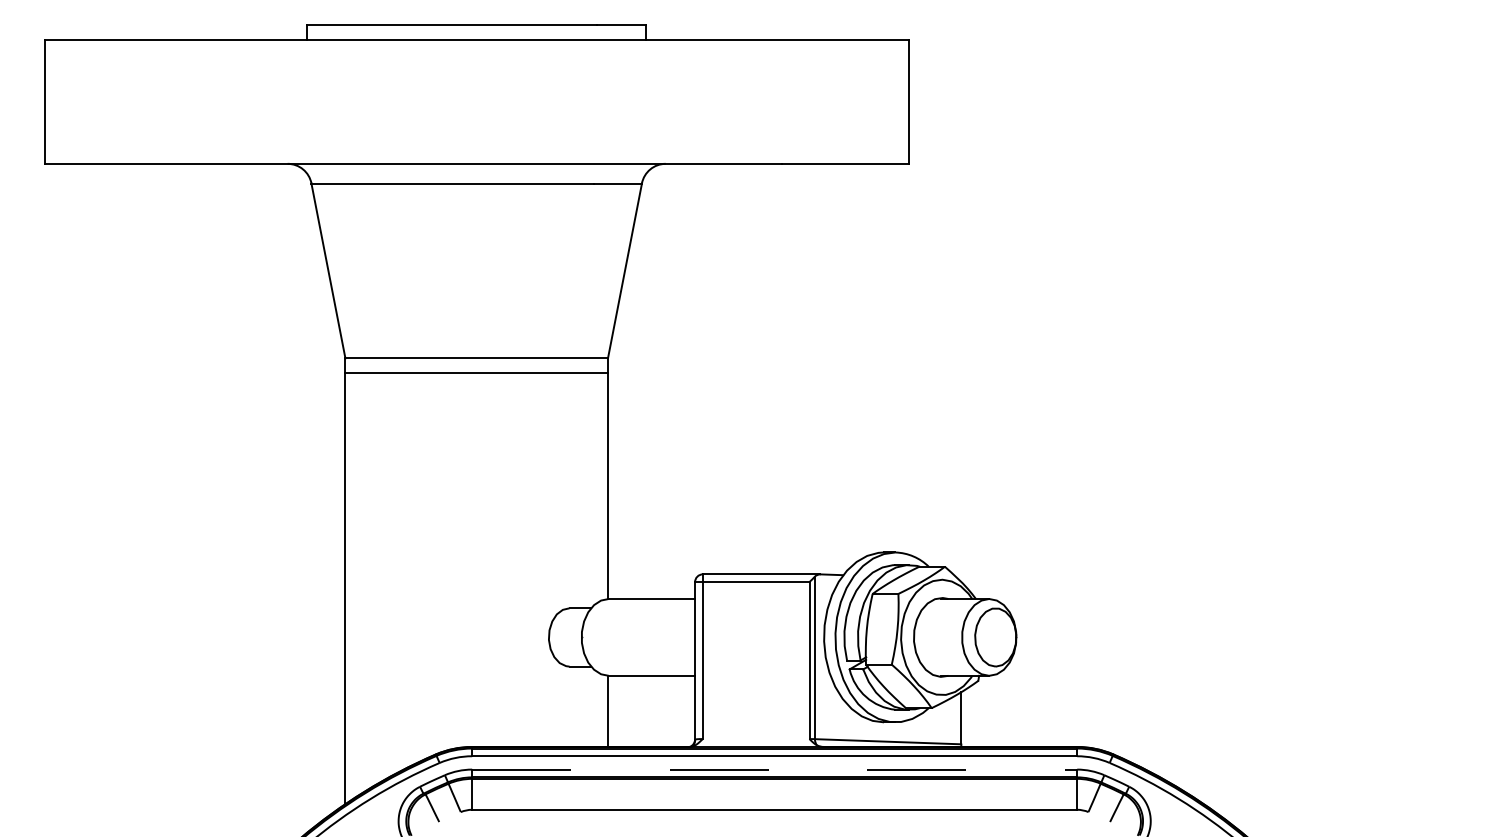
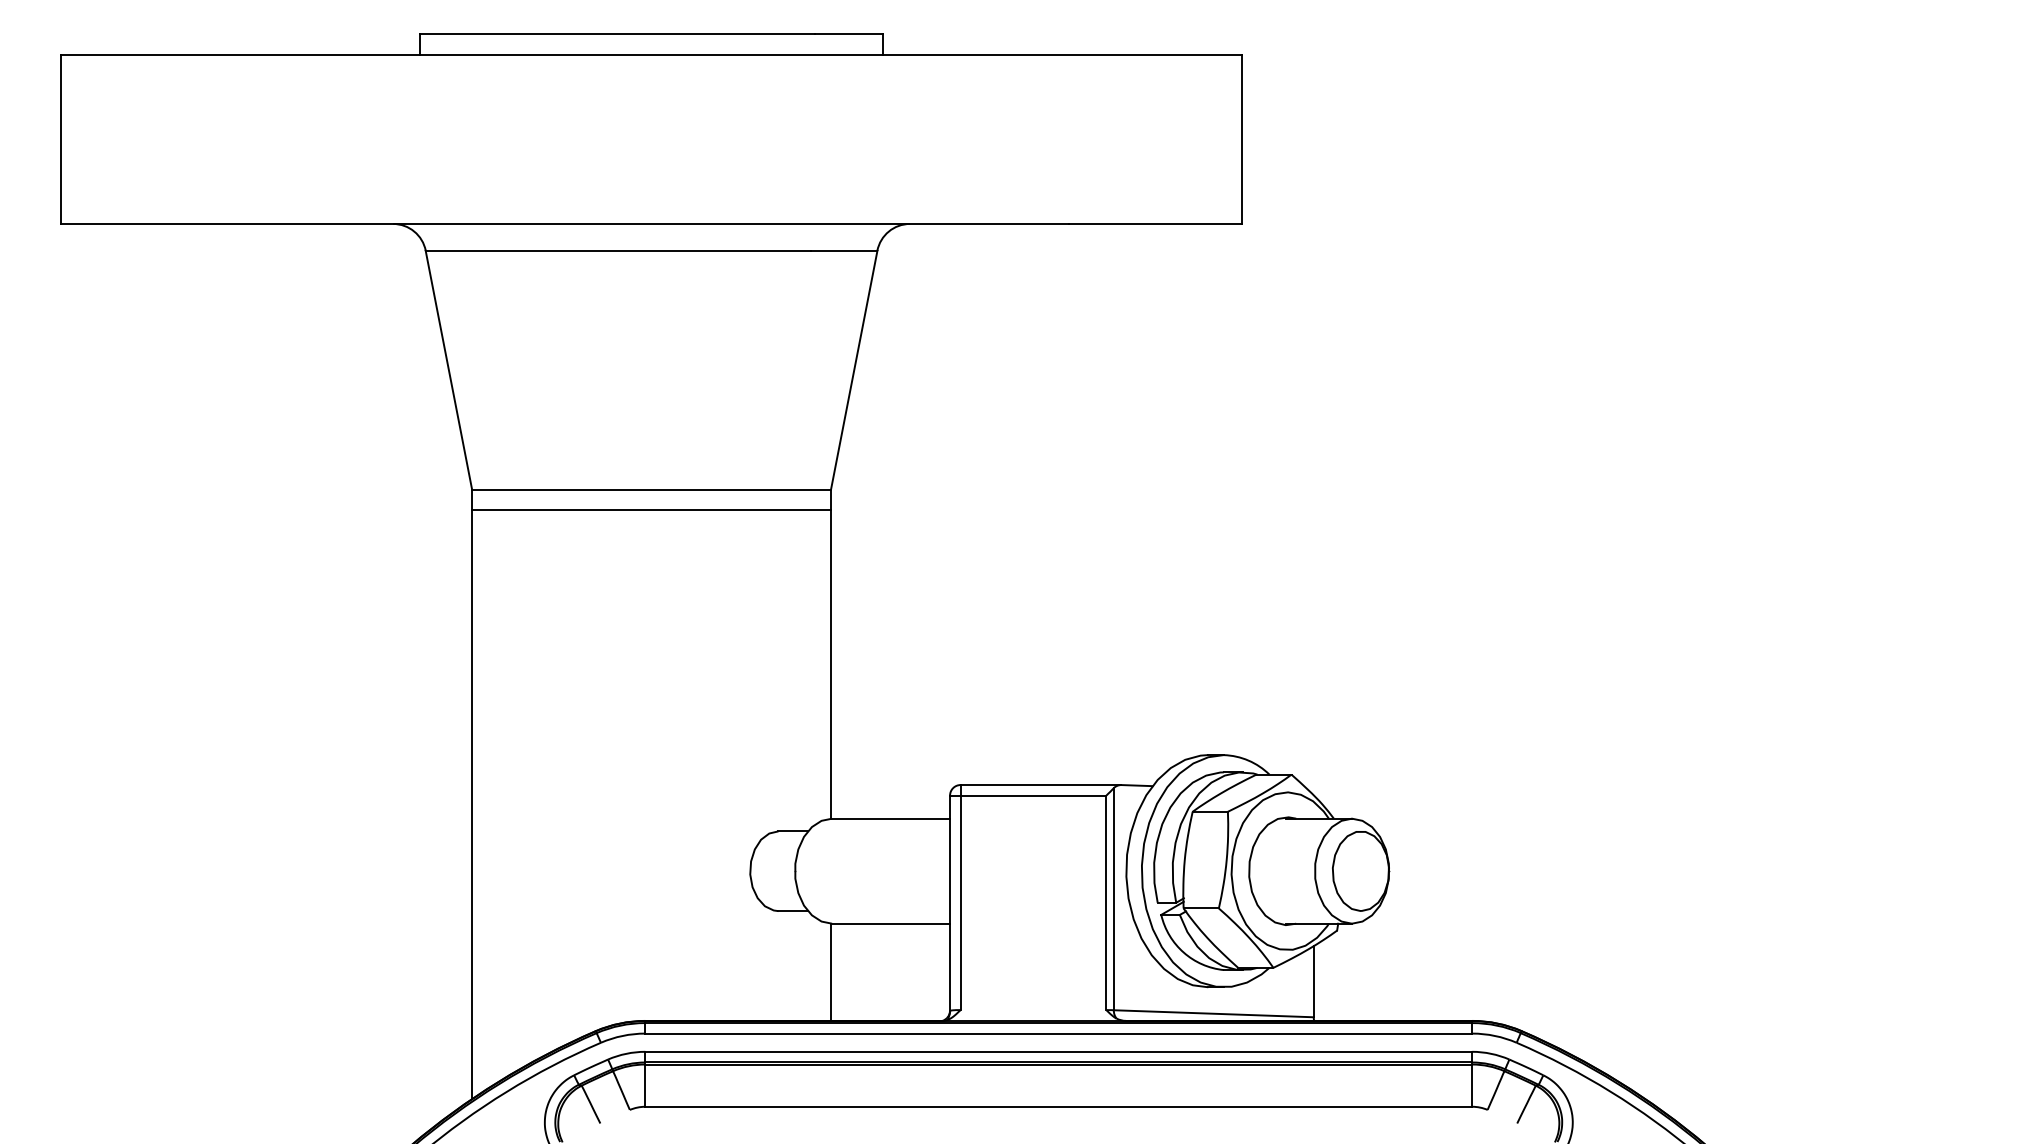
line: (775, 769) -> (1059, 1051), dashed -> solid

